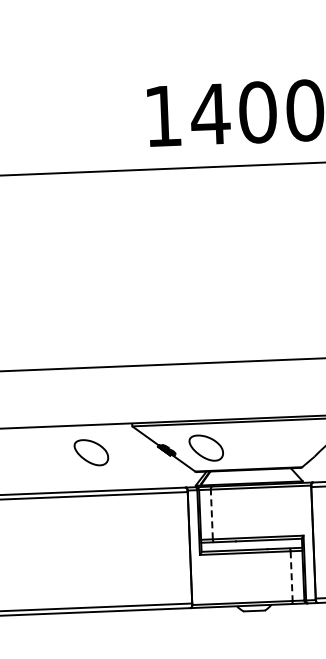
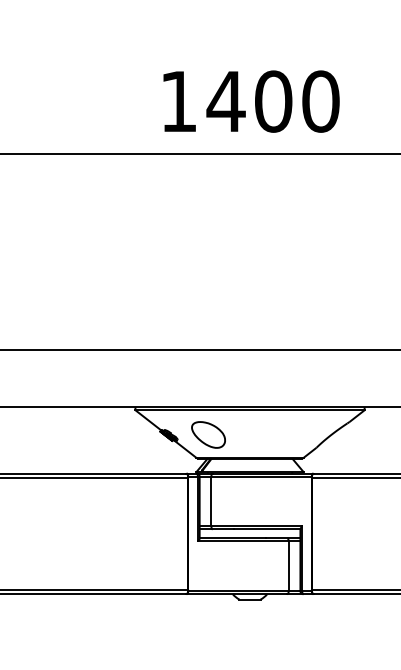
part: (91, 452) -> (93, 434), removed
line: (211, 514) -> (211, 501), dashed -> solid
line: (291, 576) -> (288, 566), dashed -> solid

